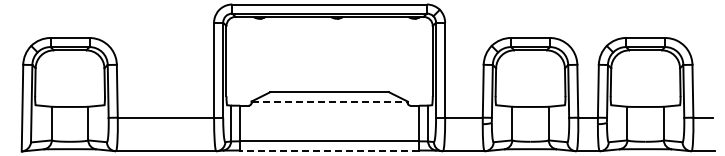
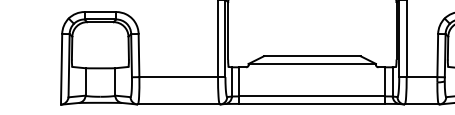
line: (329, 101) -> (312, 63), dashed -> solid
line: (329, 150) -> (312, 103), dashed -> solid

